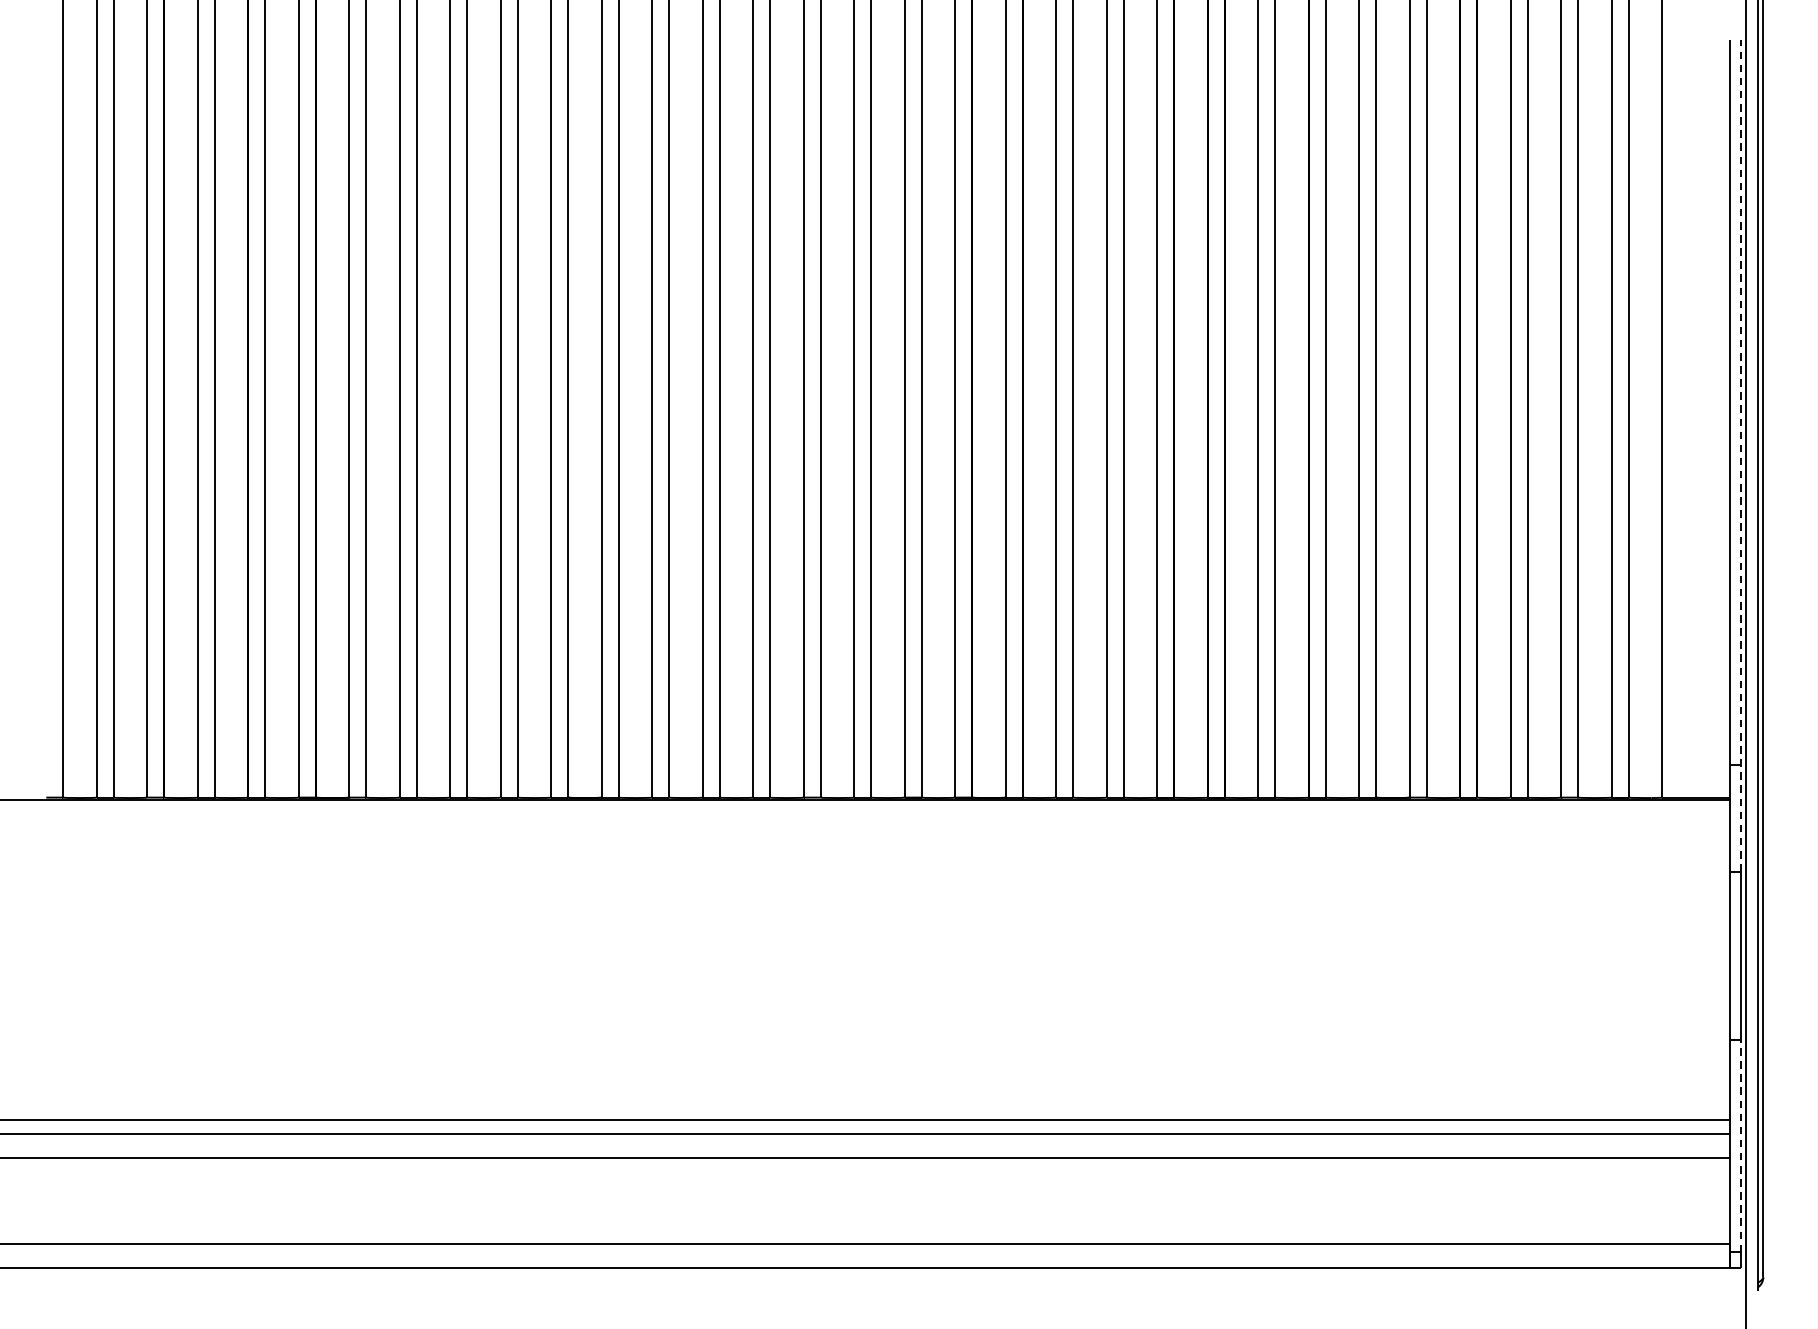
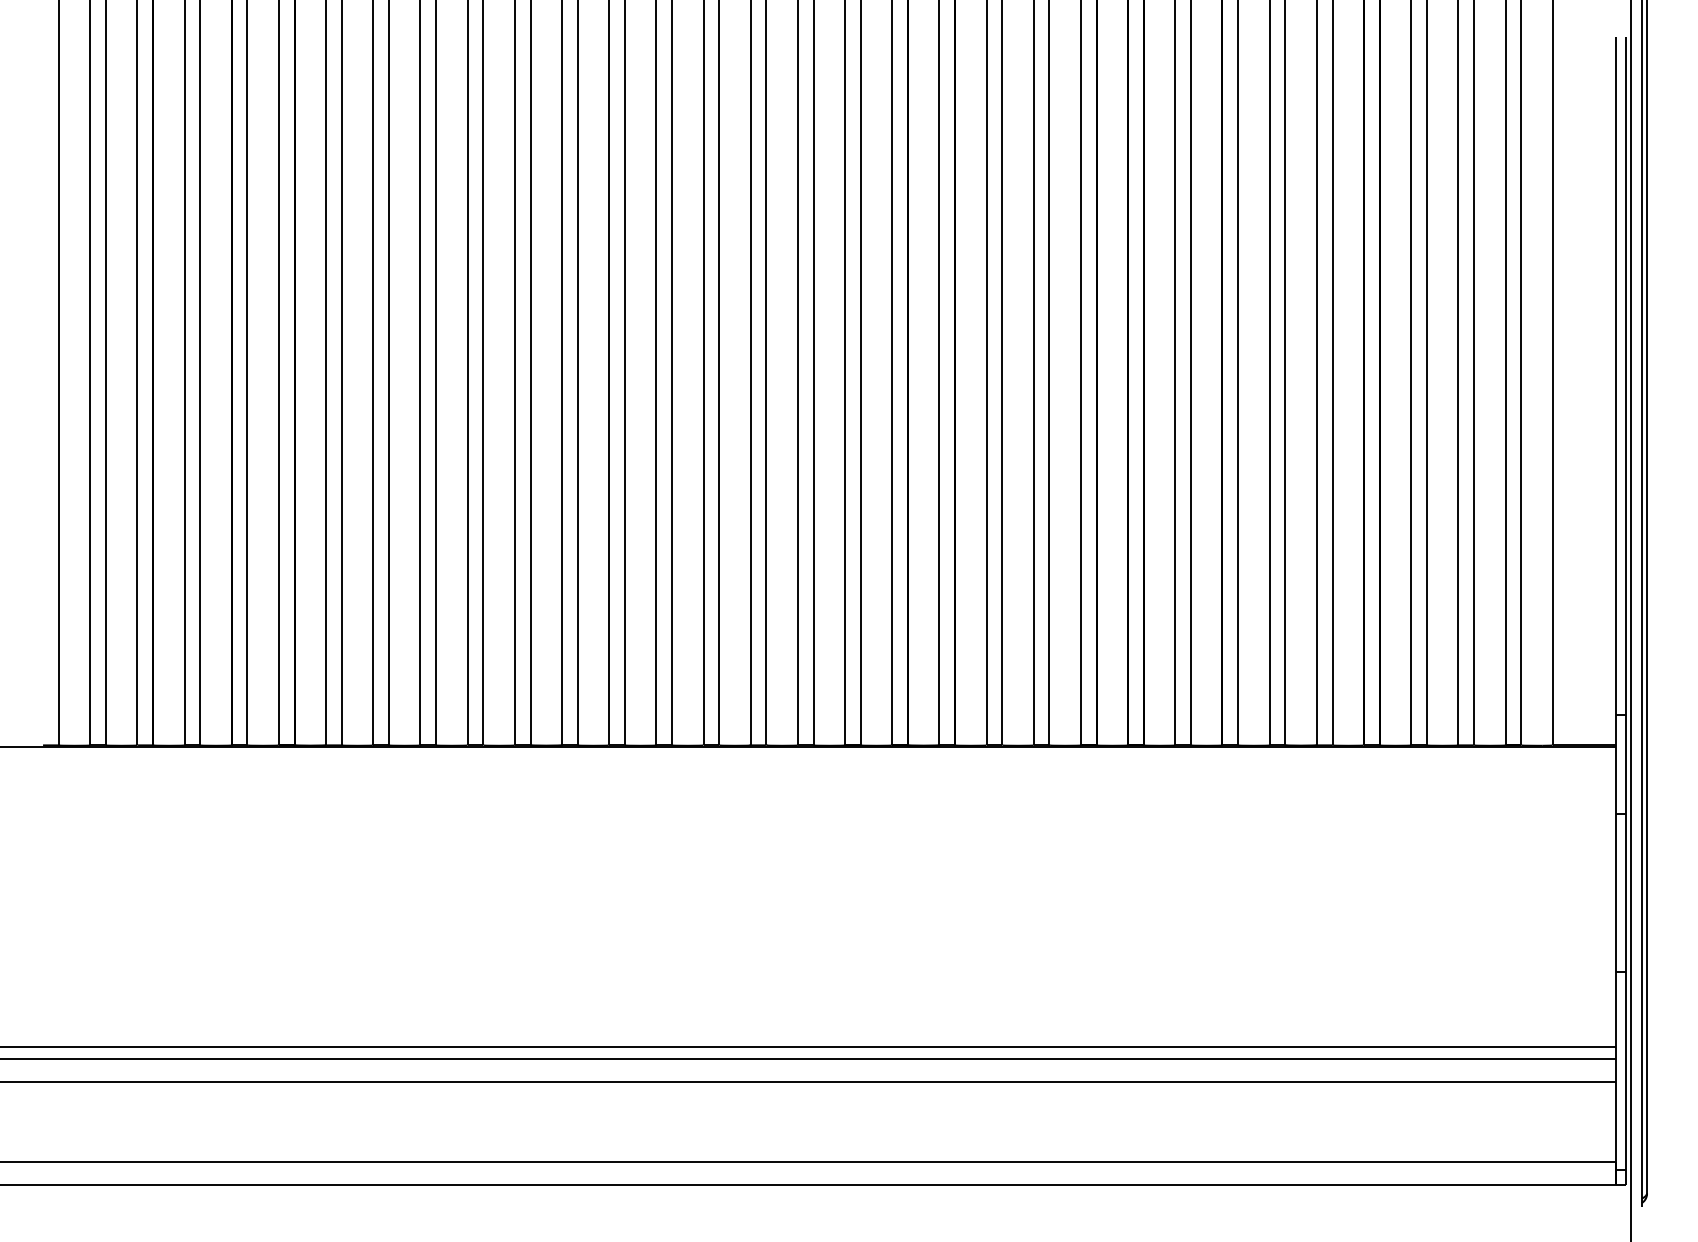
line: (1741, 455) -> (1626, 425), dashed -> solid
line: (1741, 1145) -> (1626, 1070), dashed -> solid

